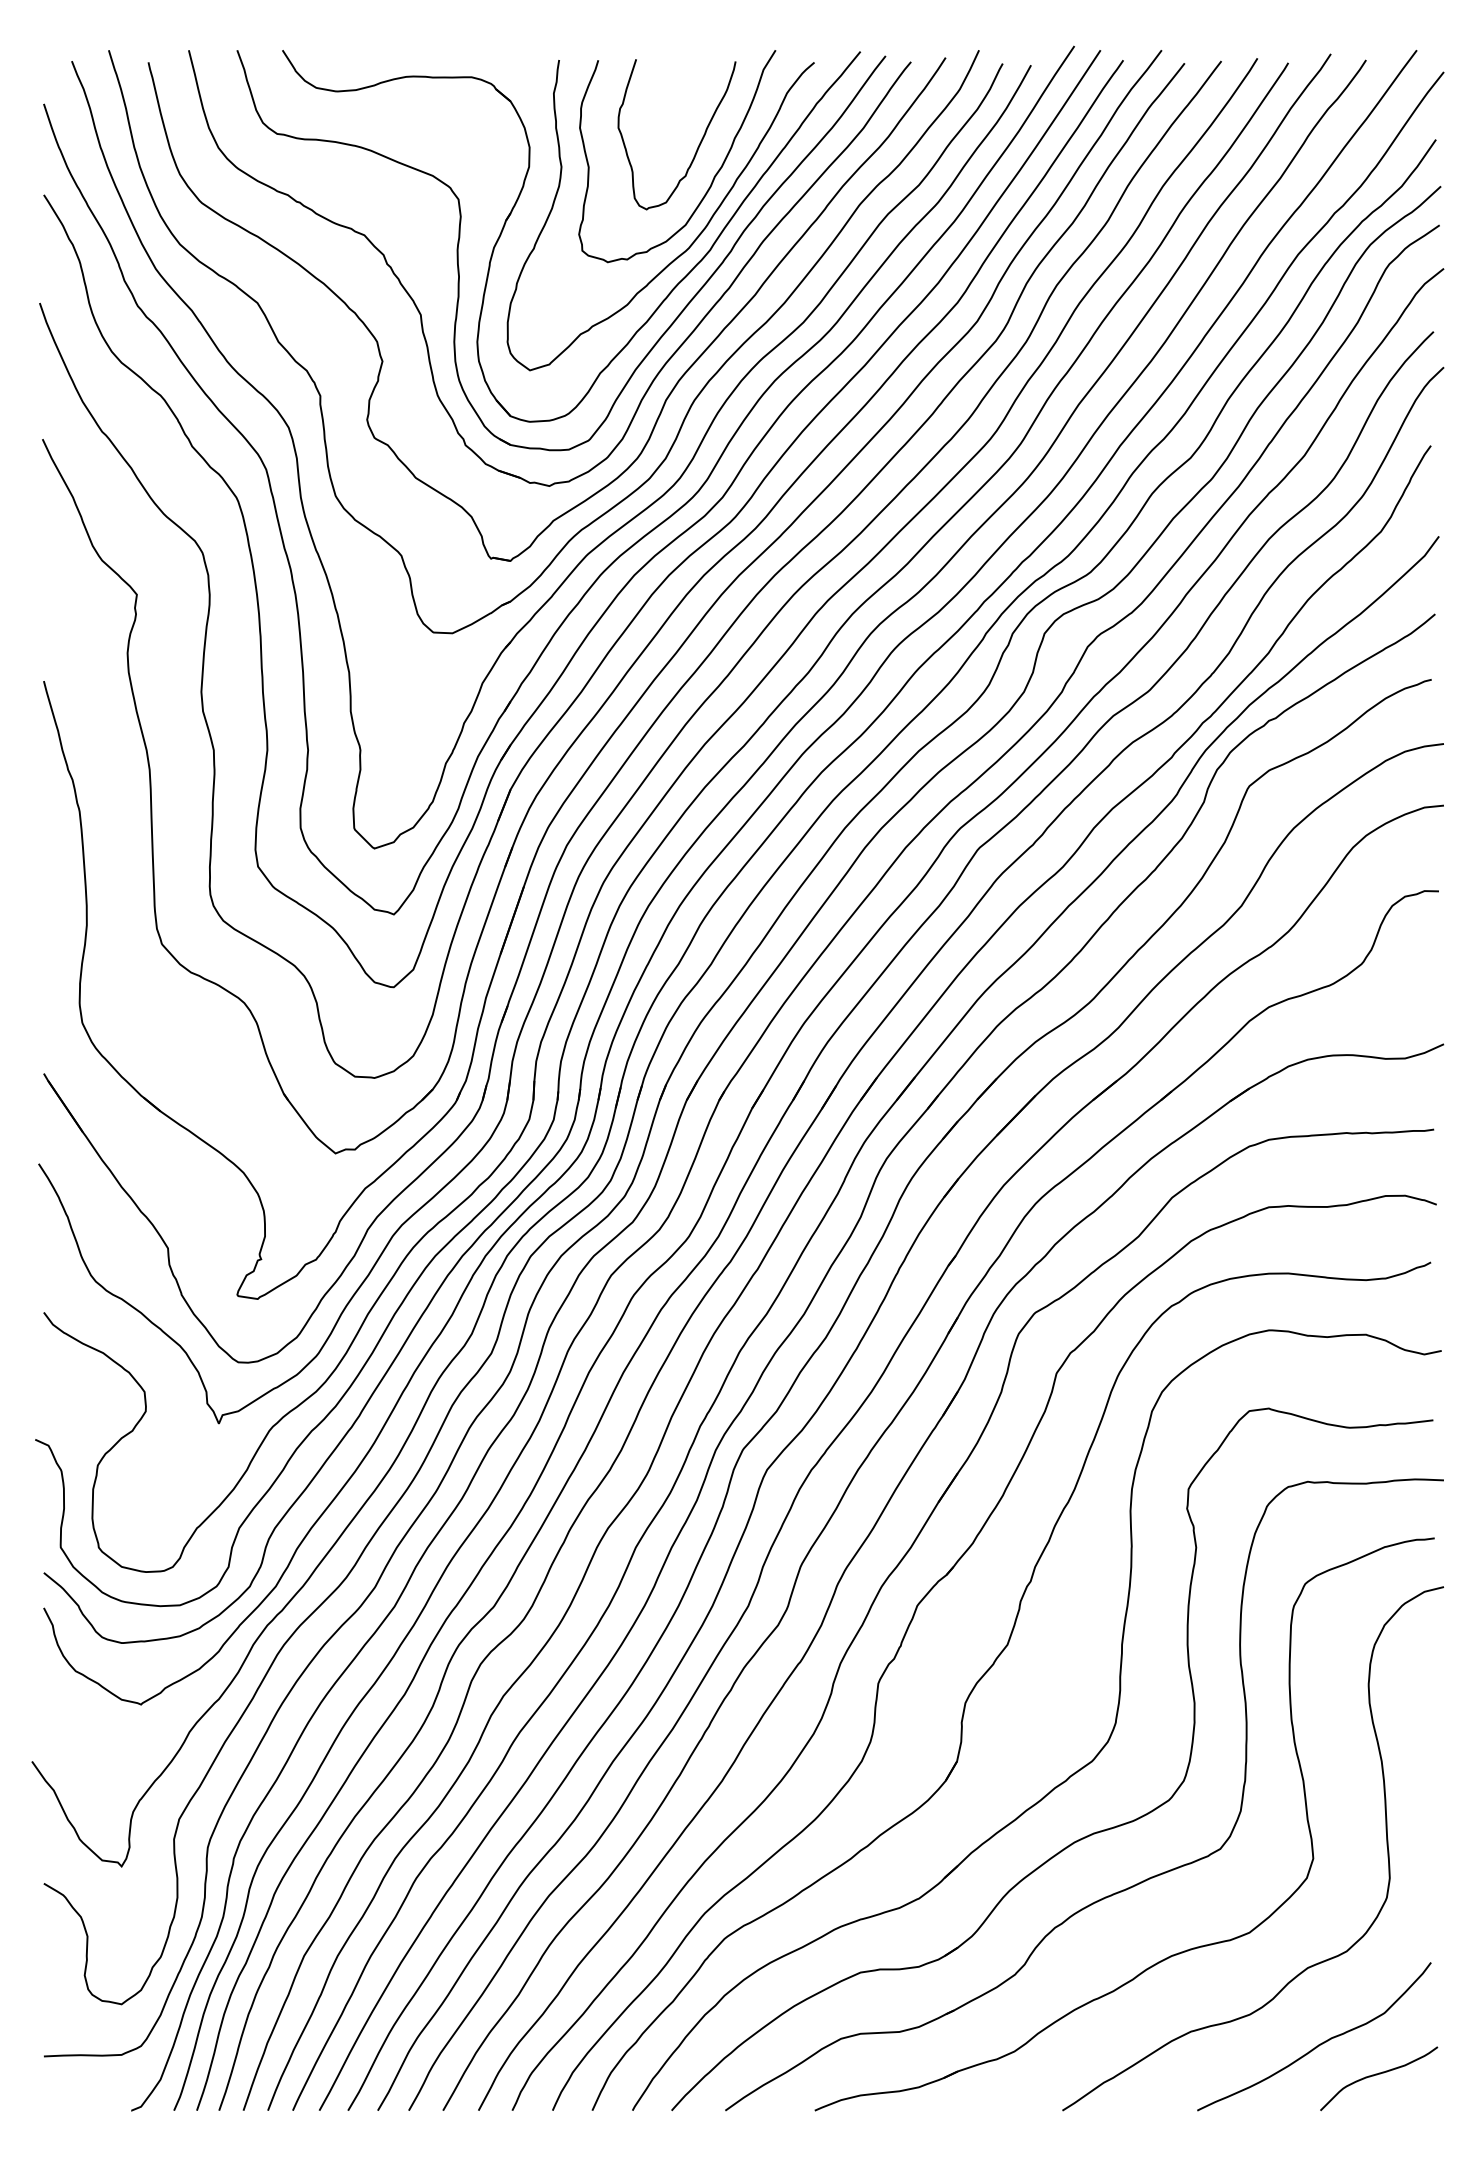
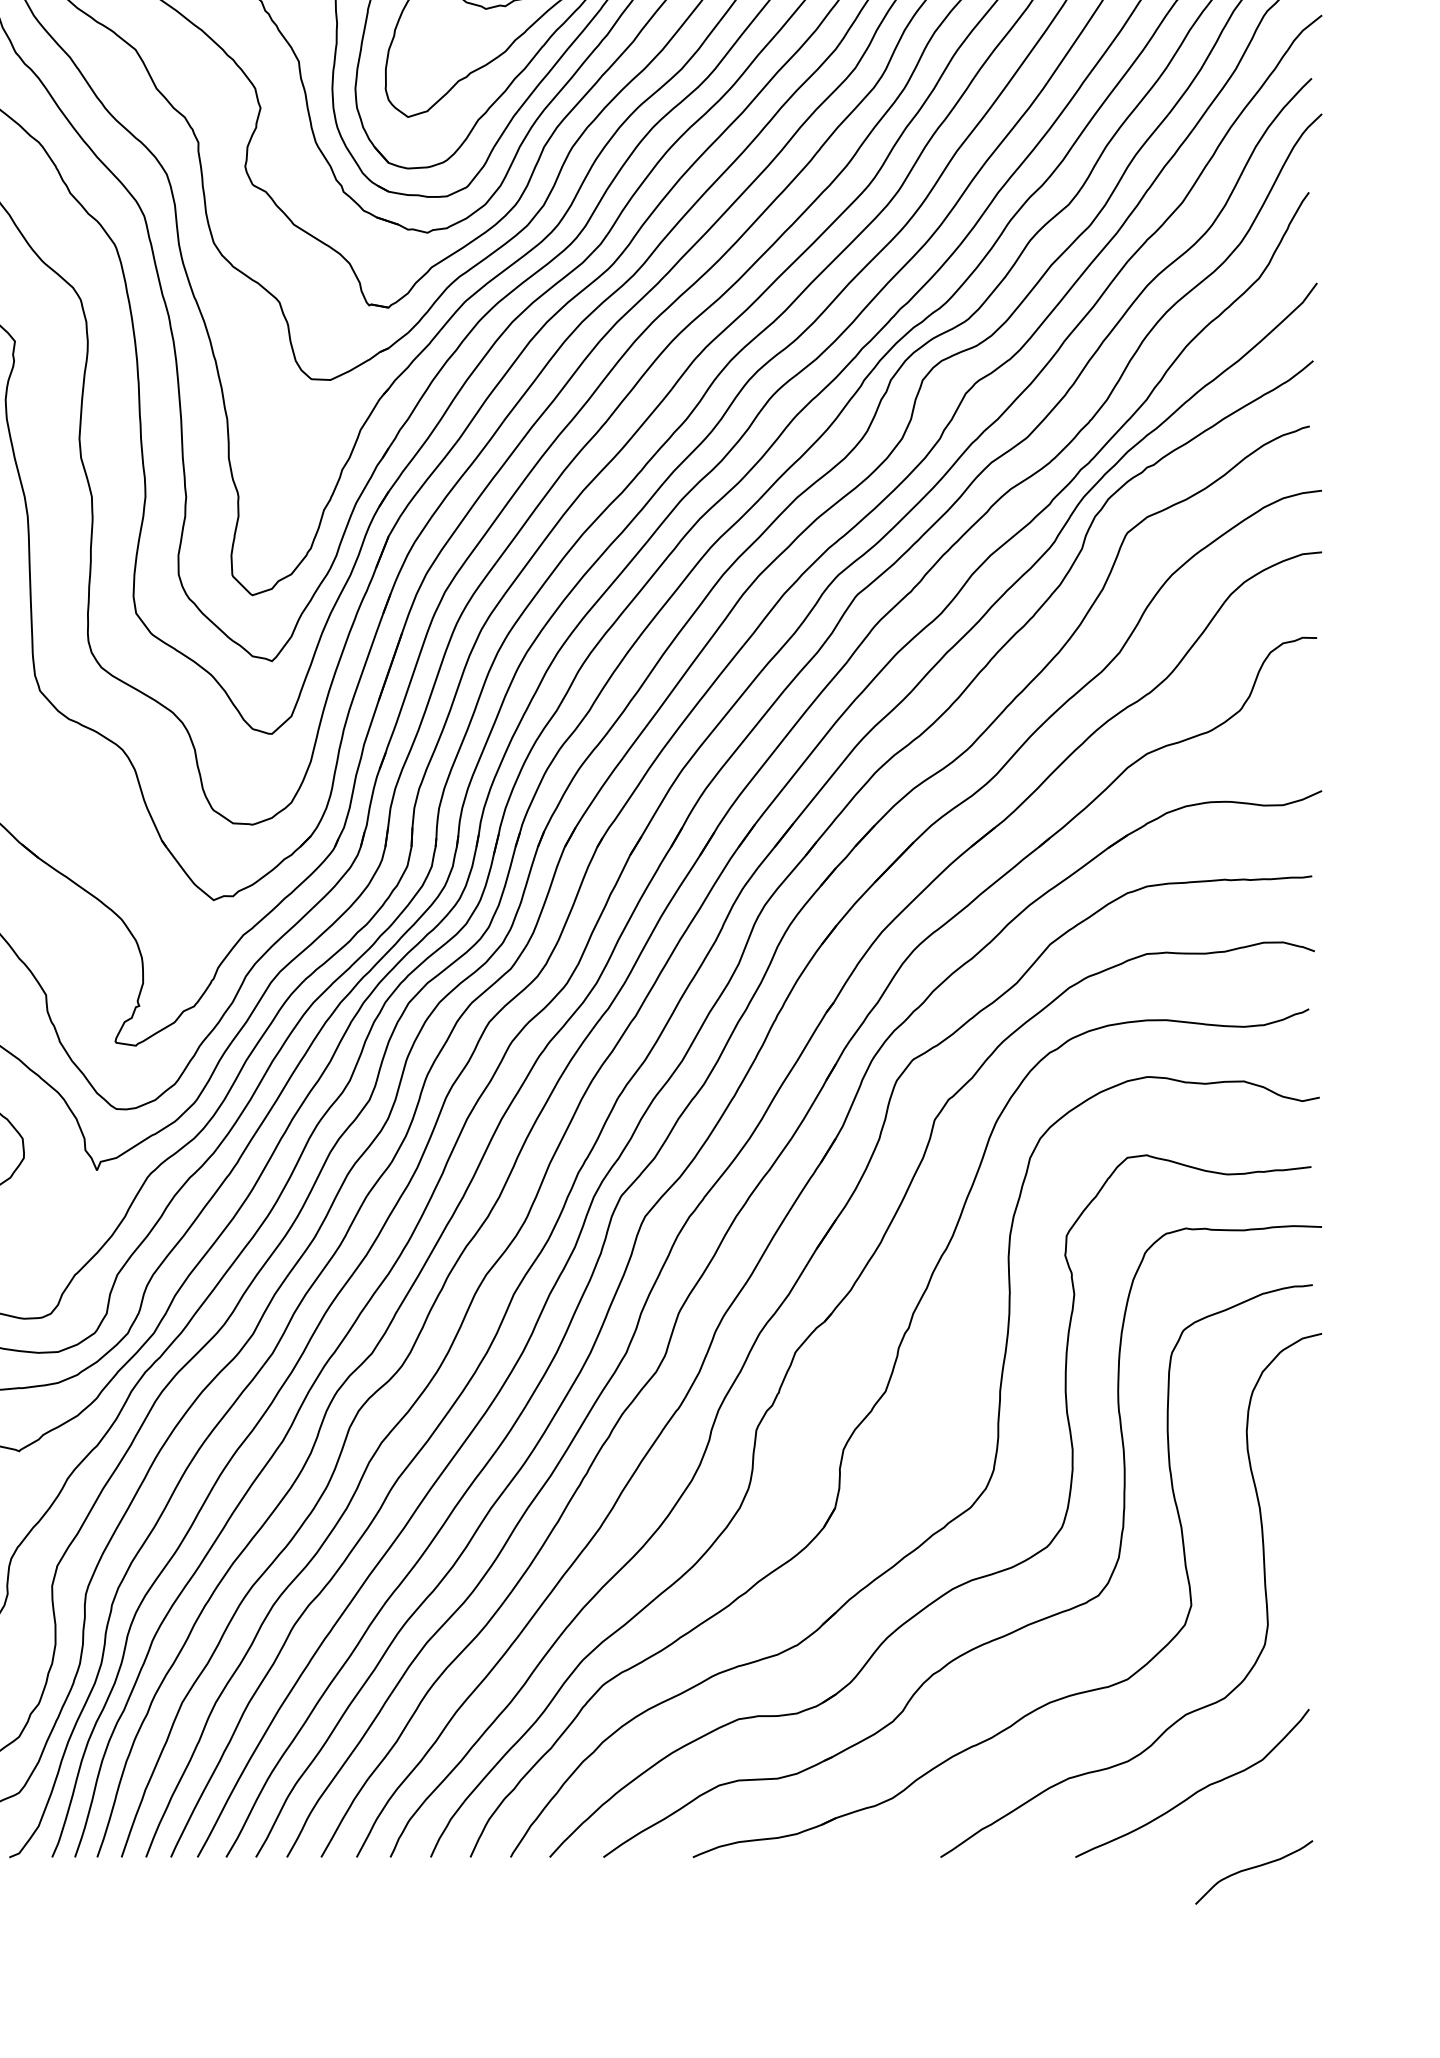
curve: (1377, 2075) -> (1252, 1869), moved

